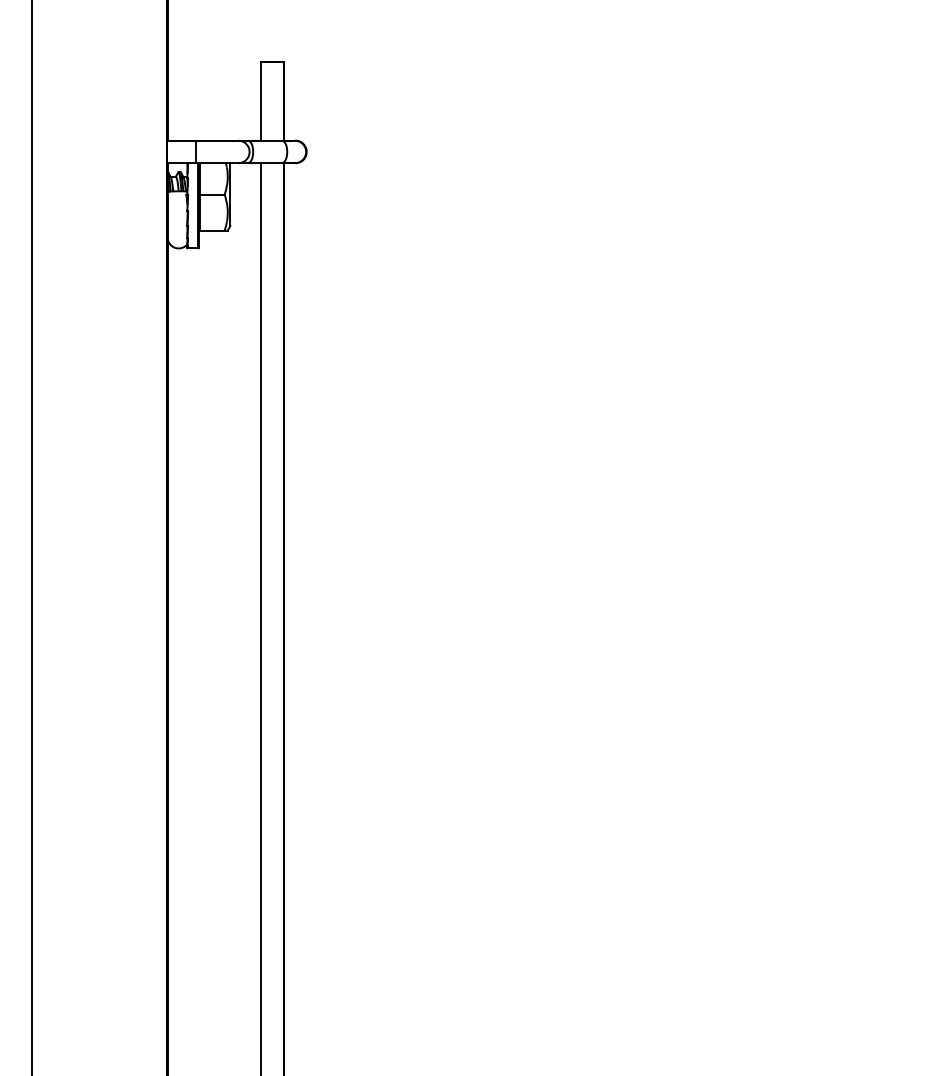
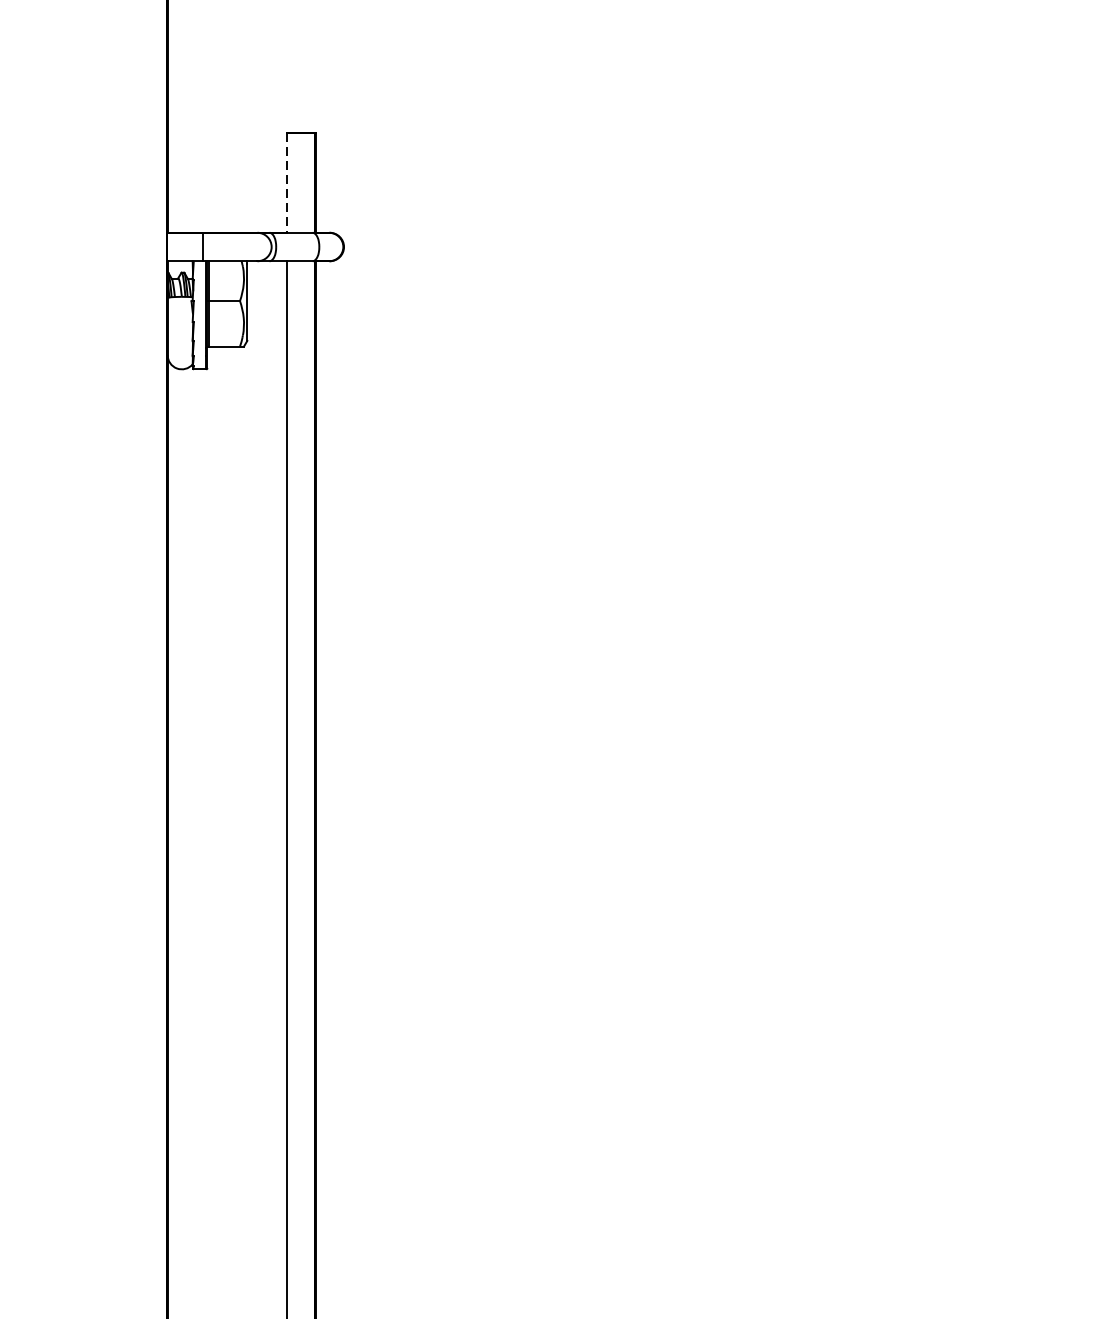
line: (261, 101) -> (286, 183), solid -> dashed

